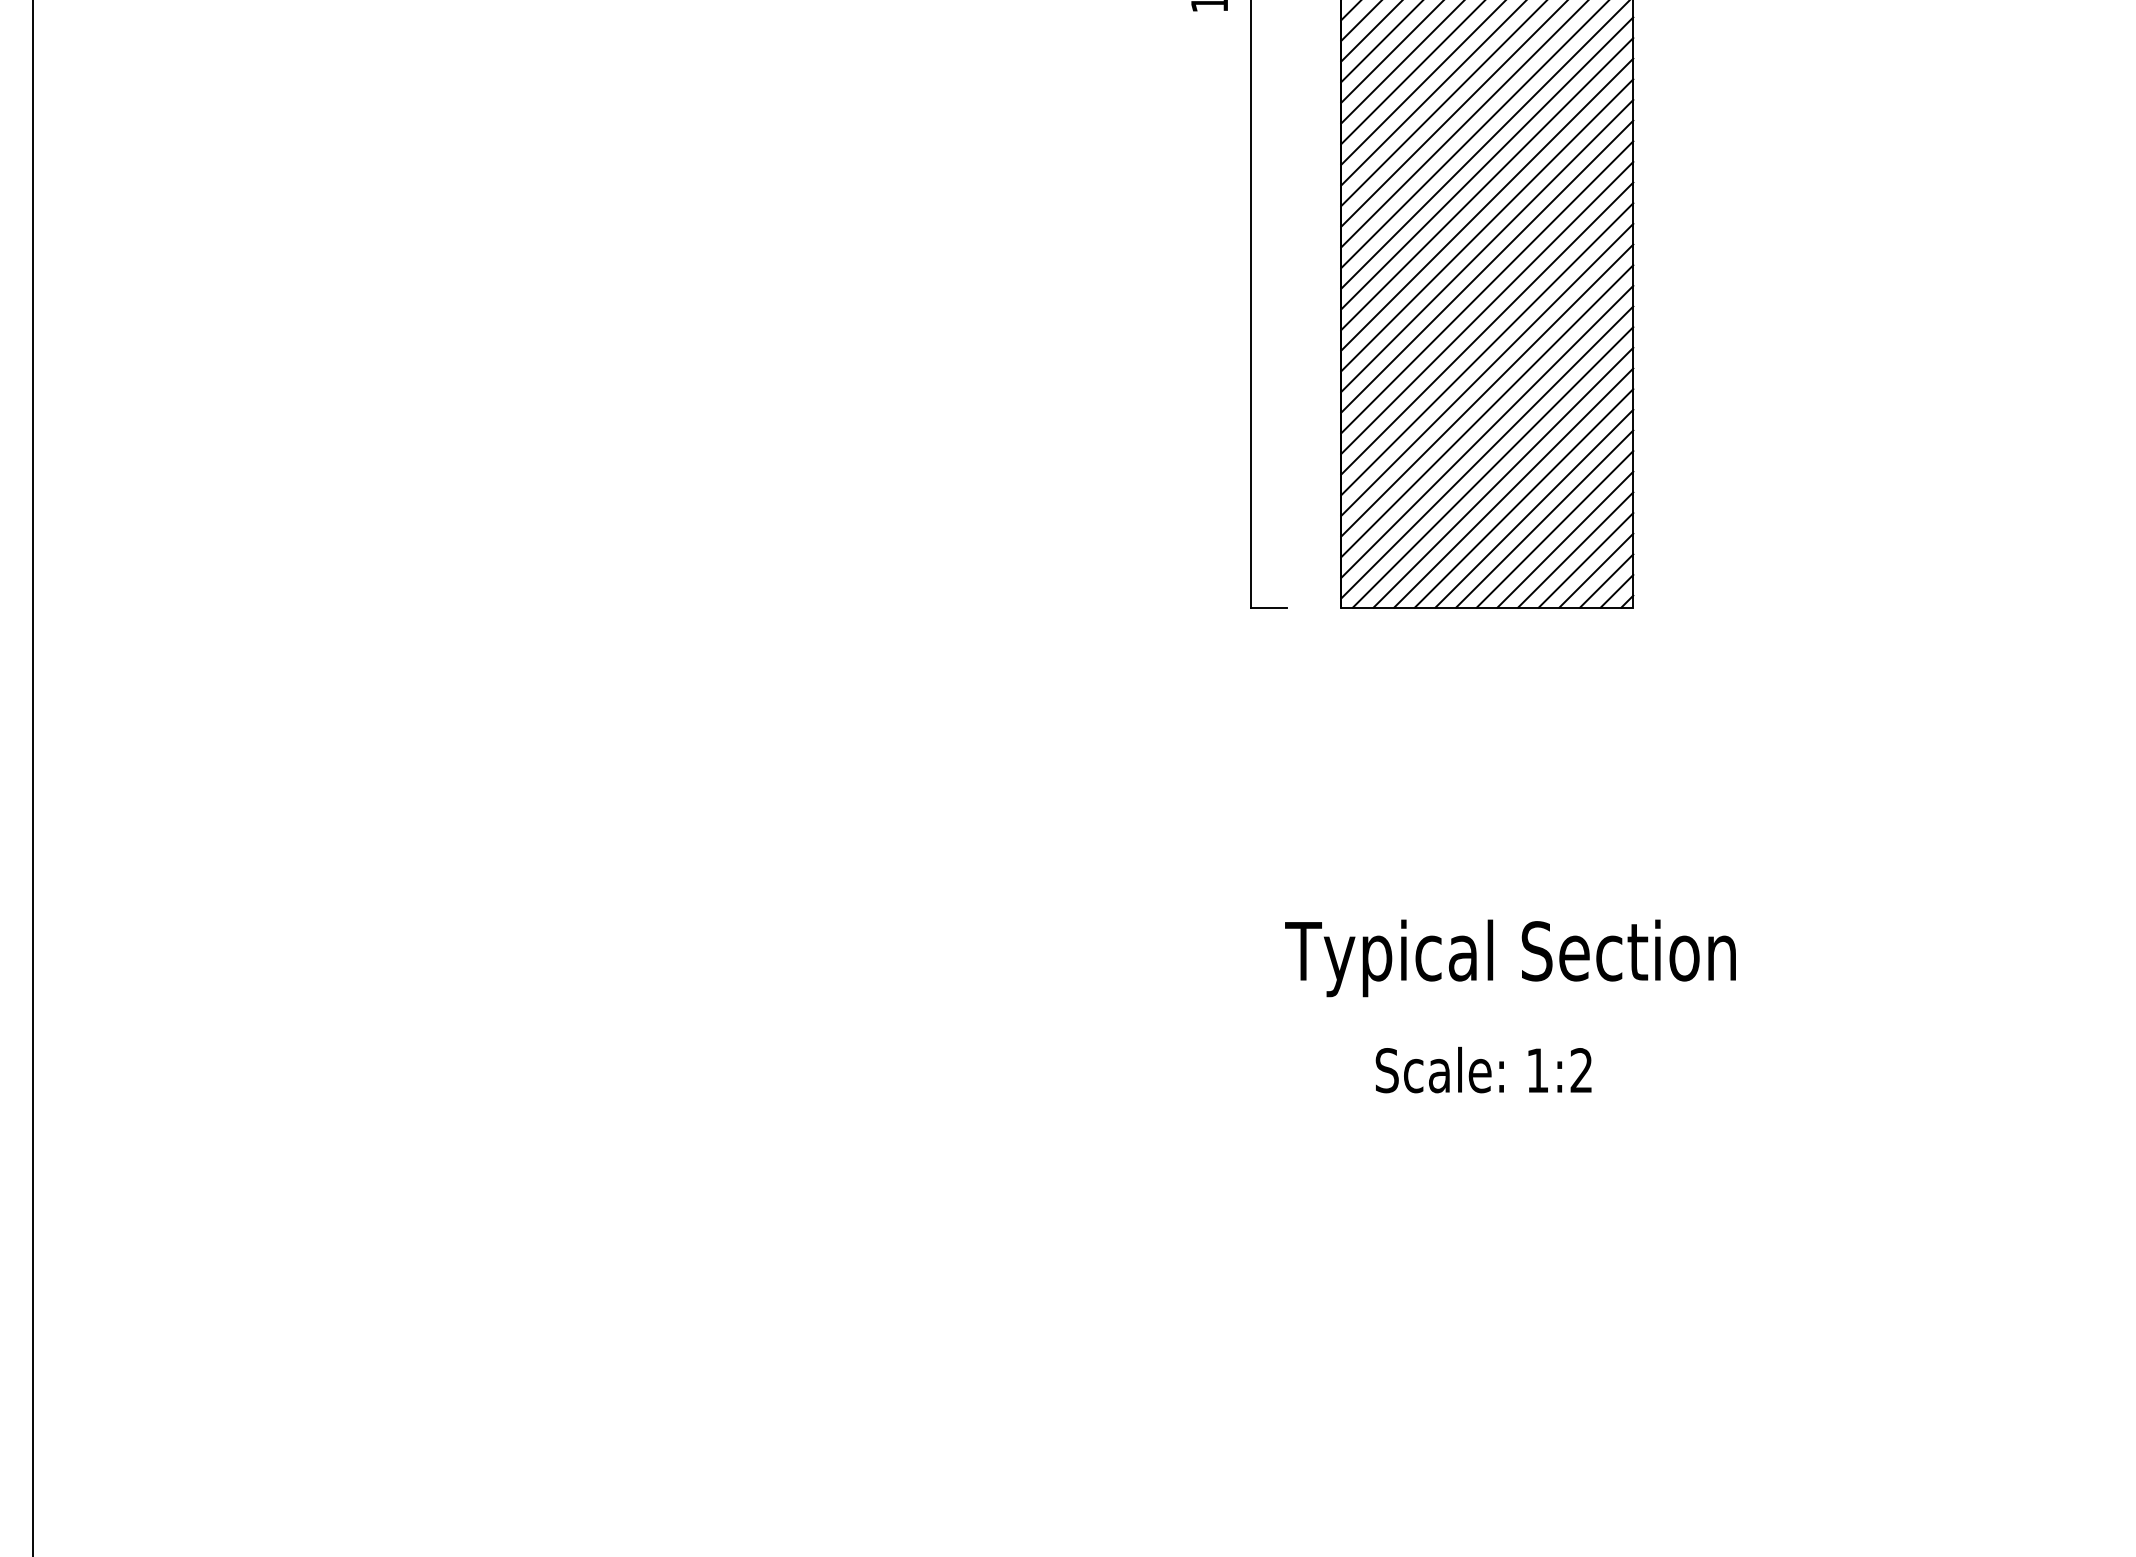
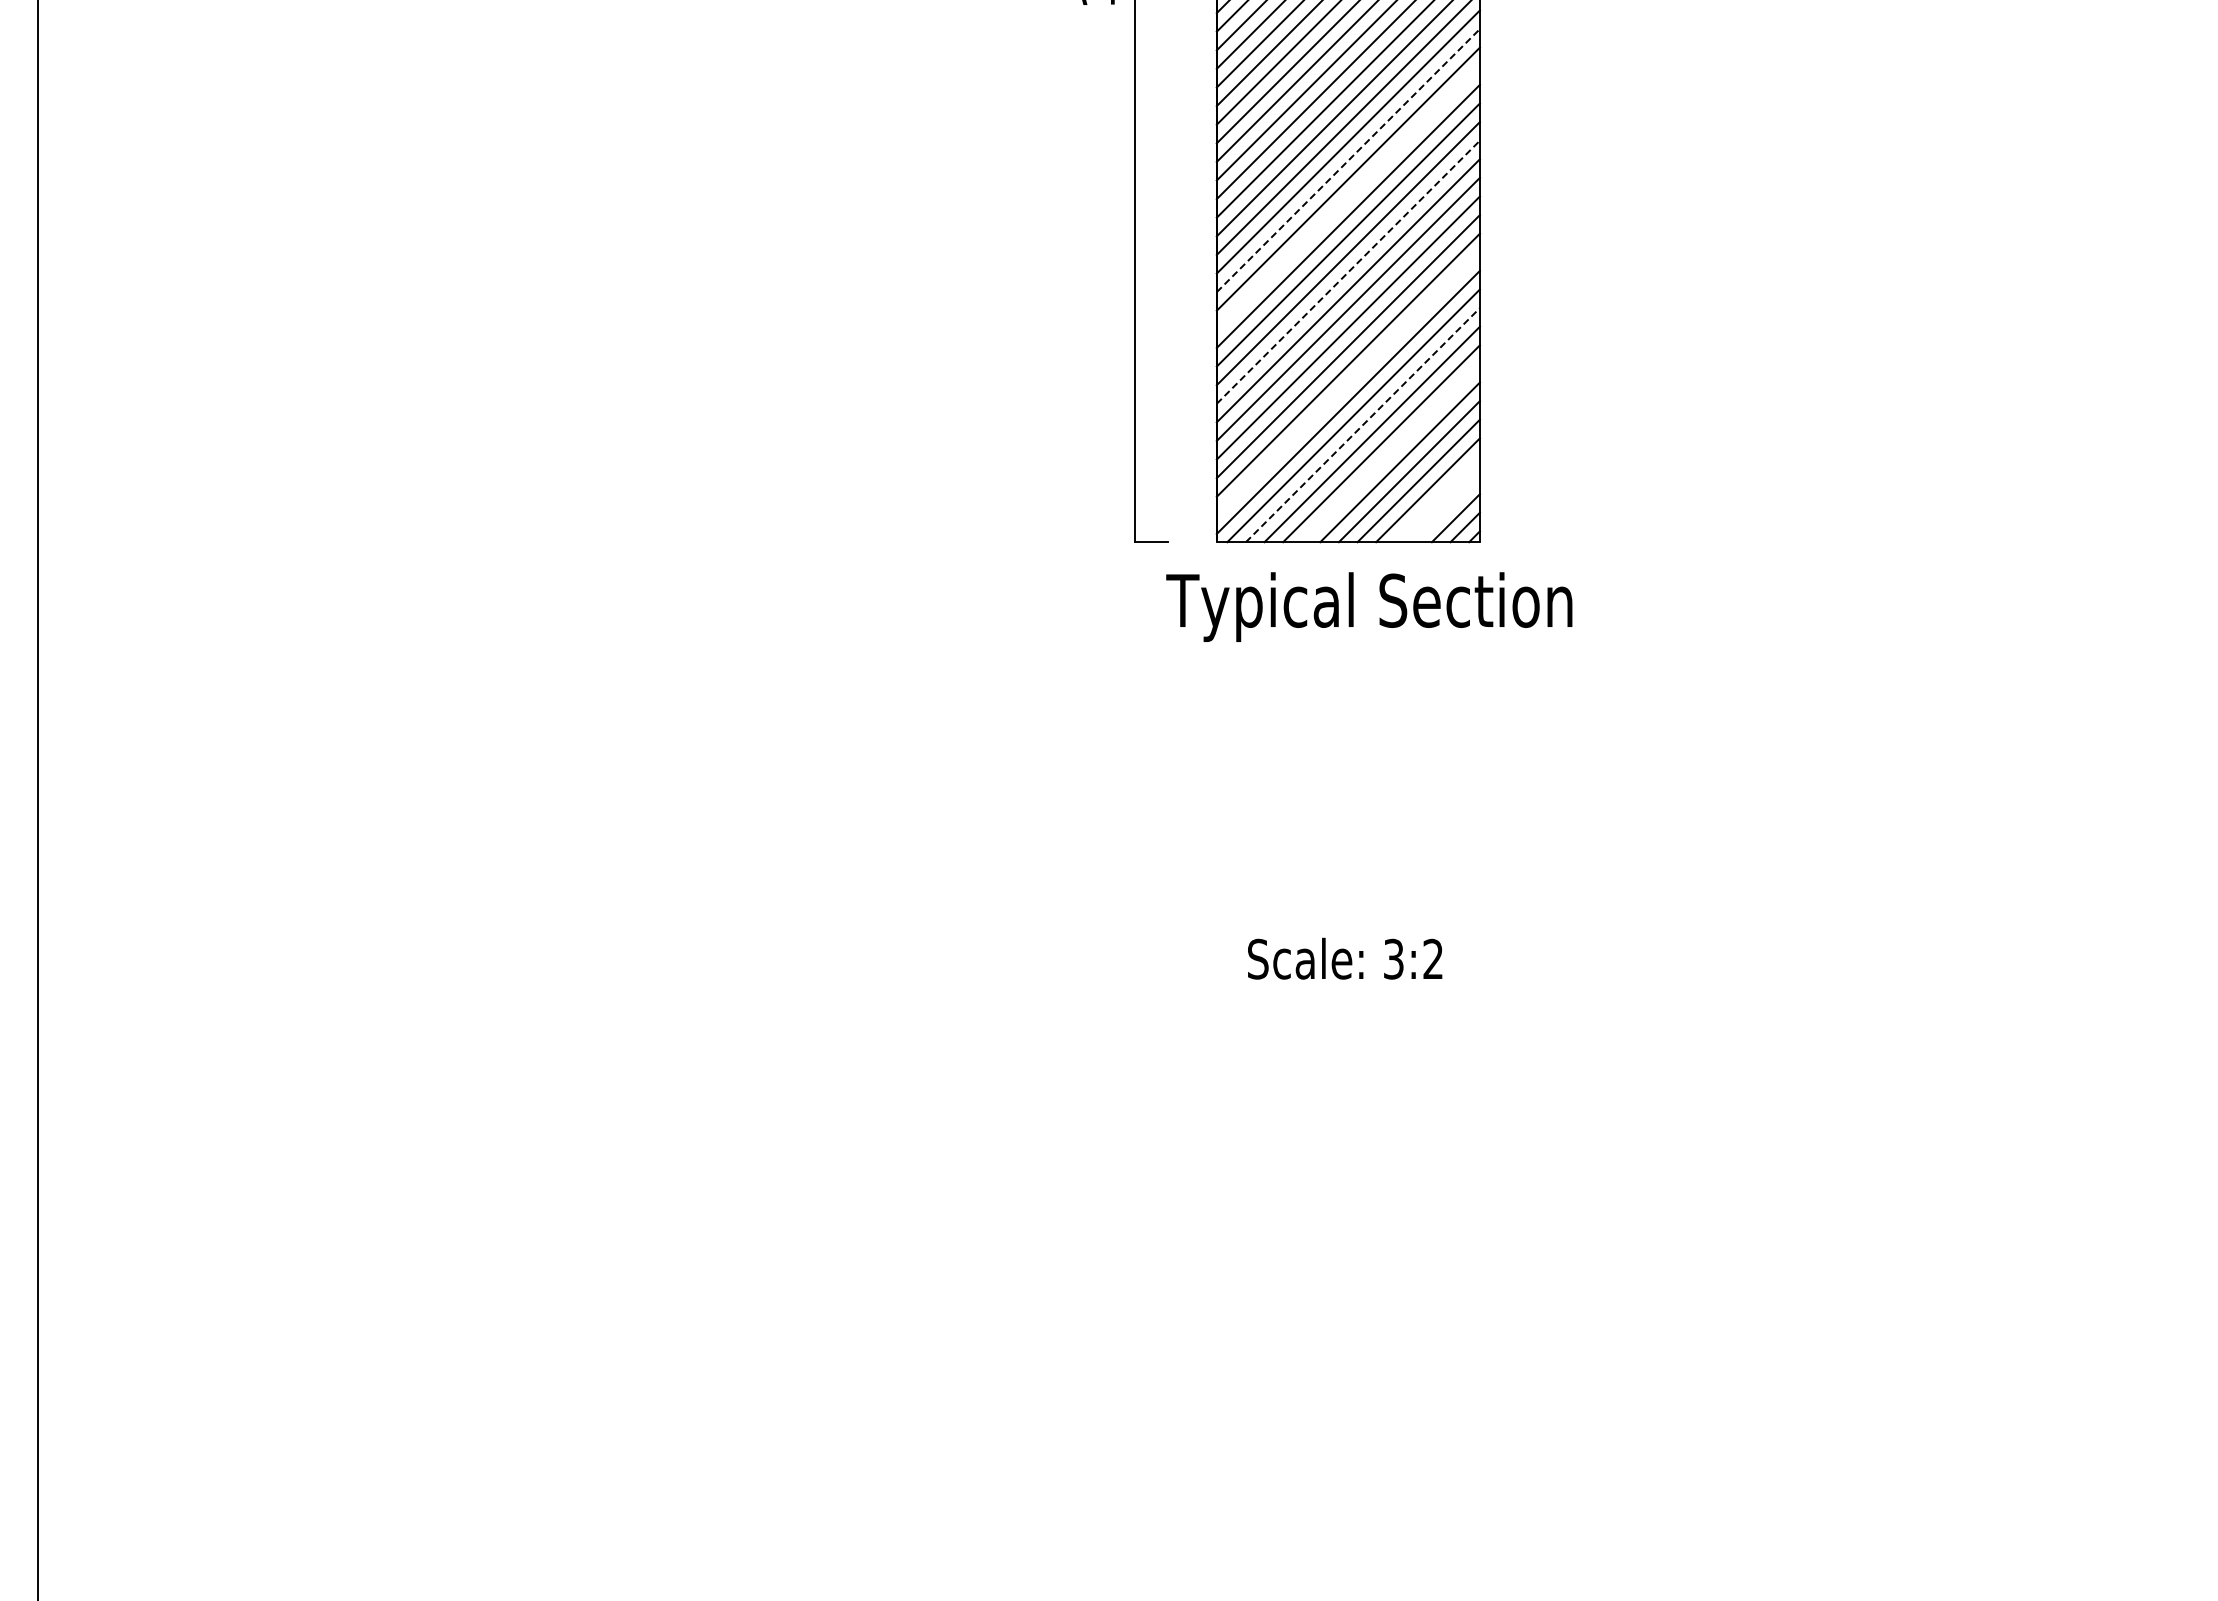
line: (1487, 183) -> (1348, 160), solid -> dashed
line: (1486, 225) -> (1347, 197), removed
line: (1487, 307) -> (1348, 271), solid -> dashed
line: (1486, 431) -> (1347, 383), removed
line: (1502, 478) -> (1362, 425), solid -> dashed
line: (1534, 508) -> (1390, 452), removed
line: (1585, 560) -> (1436, 499), removed
line: (1596, 570) -> (1446, 508), removed
text: (1510, 957) -> (1369, 606), moved
text: (1537, 1069) -> (1393, 958), 1:2 -> 3:2

